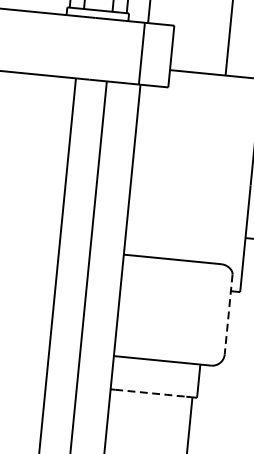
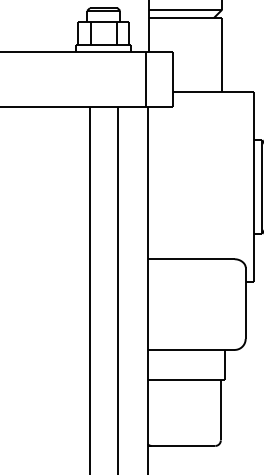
line: (228, 314) -> (245, 303), dashed -> solid
line: (150, 393) -> (183, 379), dashed -> solid

